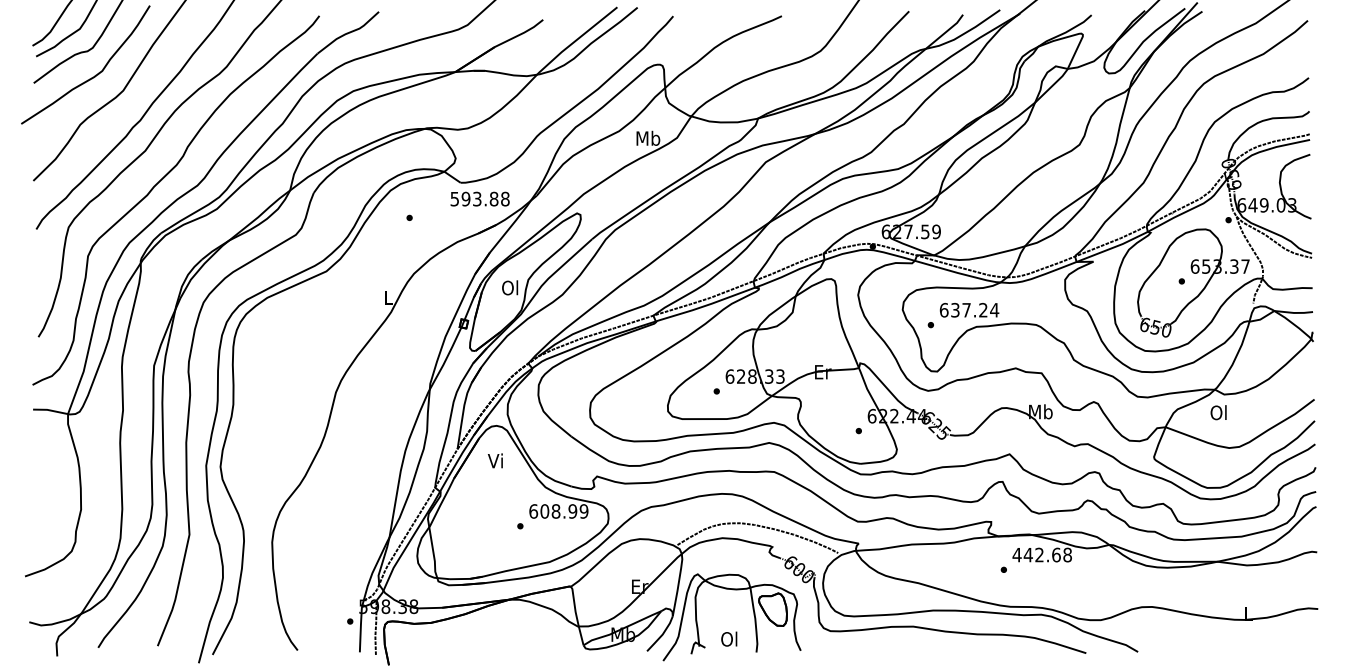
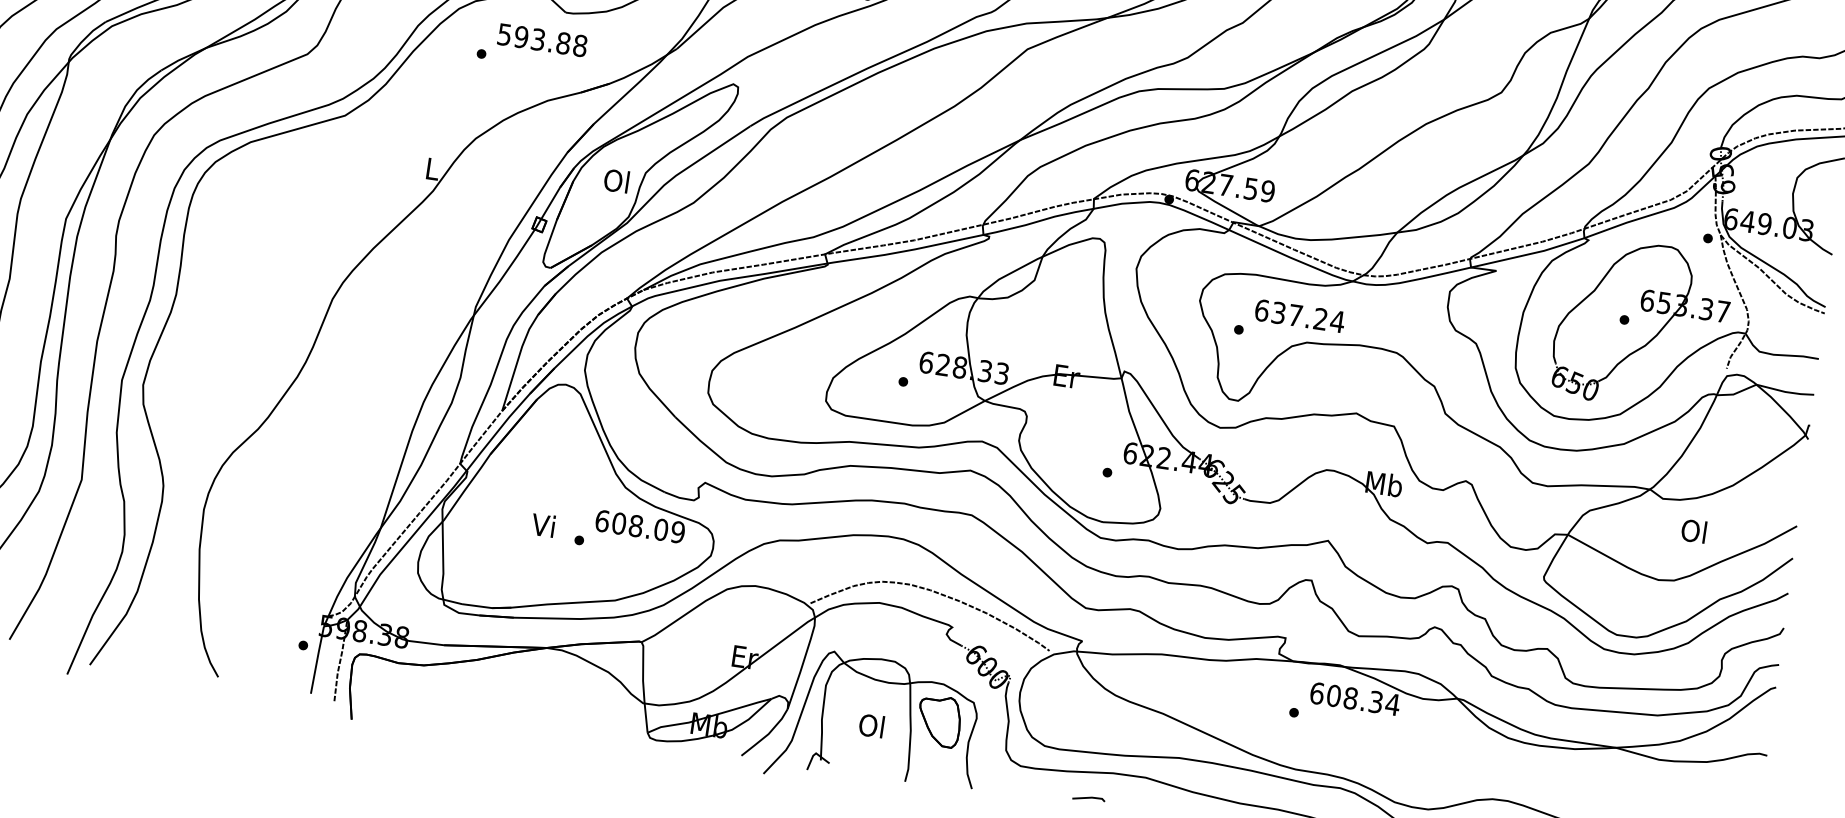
text: (479, 198) -> (541, 39), moved
text: (1218, 412) -> (1693, 530), moved
text: (495, 460) -> (543, 524), moved
text: (572, 511) -> (660, 529), 608.99 -> 608.09
text: (1042, 554) -> (1355, 698), 442.68 -> 608.34
text: (729, 638) -> (872, 724), moved
line: (878, 645) -> (1089, 798), added

